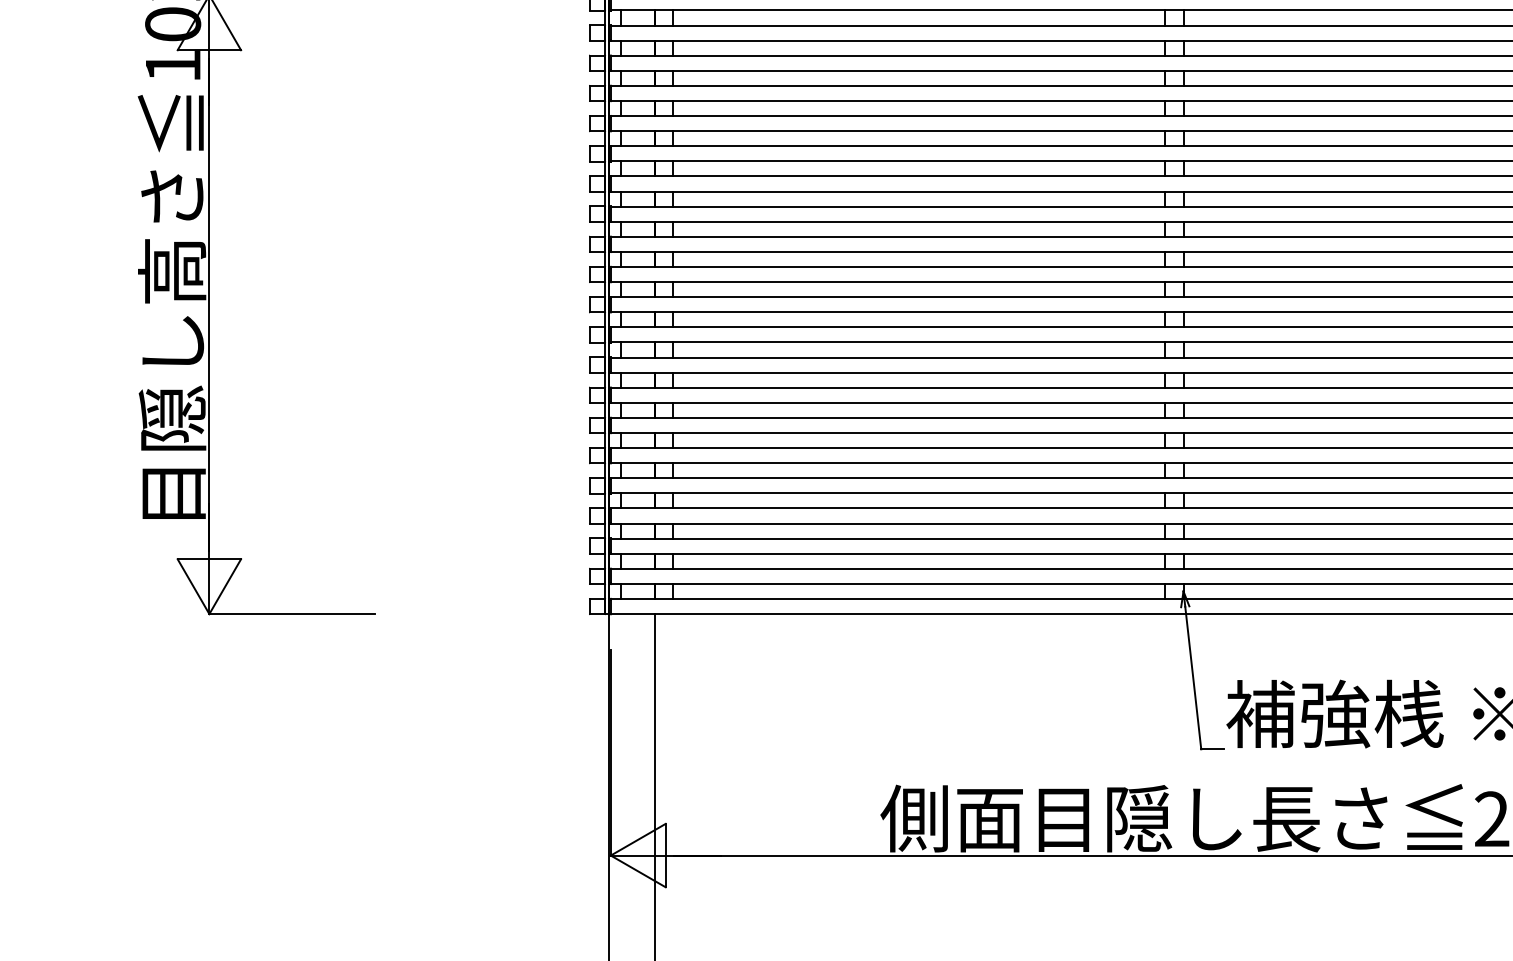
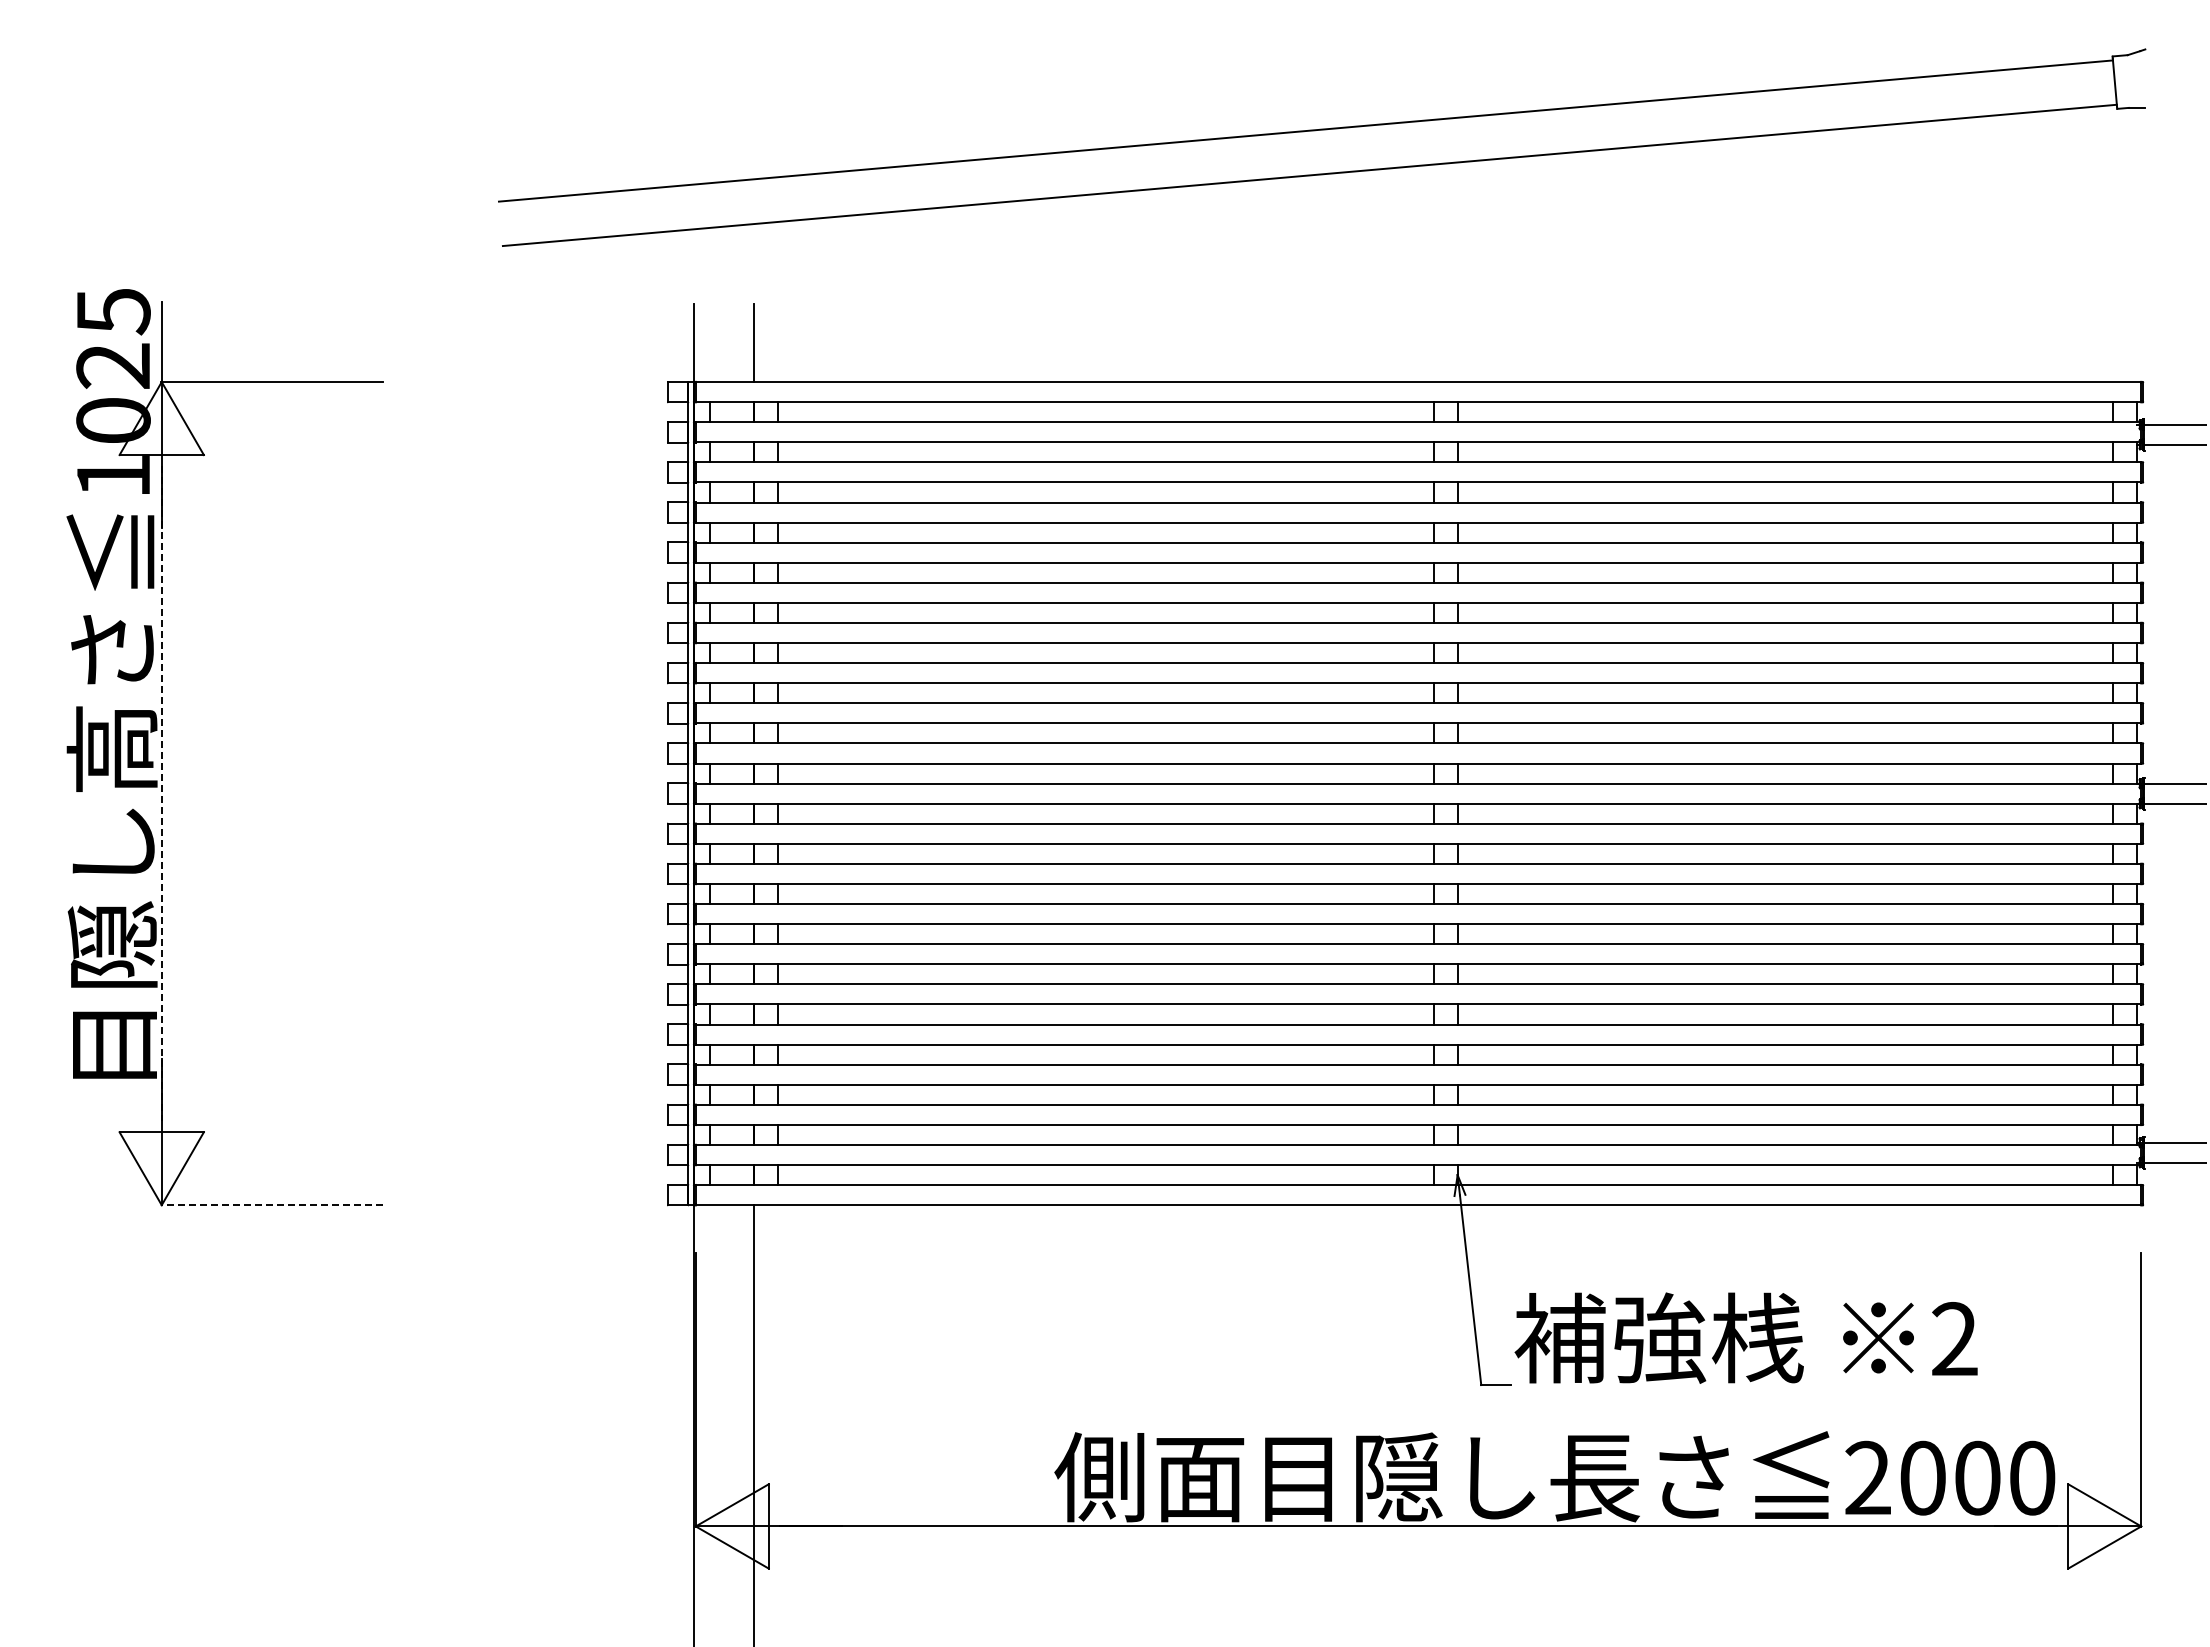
line: (209, 305) -> (161, 794), solid -> dashed
line: (291, 614) -> (271, 1205), solid -> dashed

